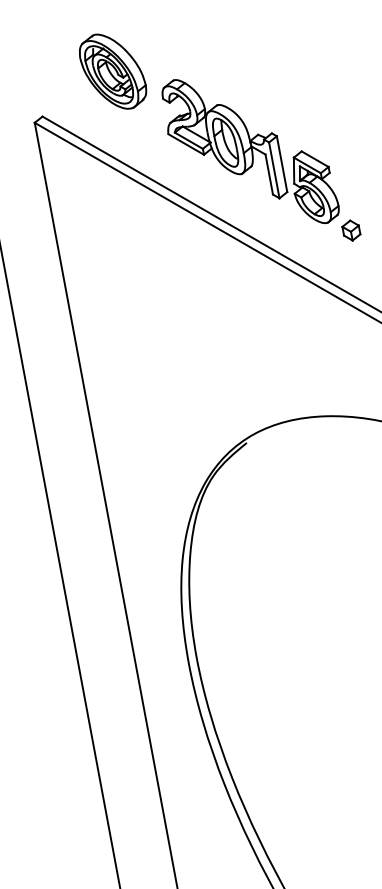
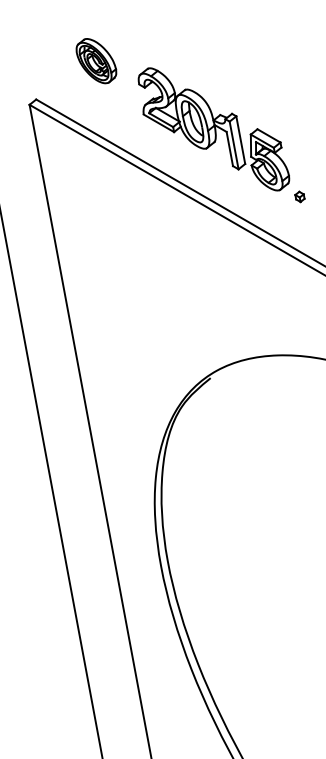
part: (113, 70) -> (96, 60), size x0.7
part: (350, 230) -> (299, 196), size x0.6

